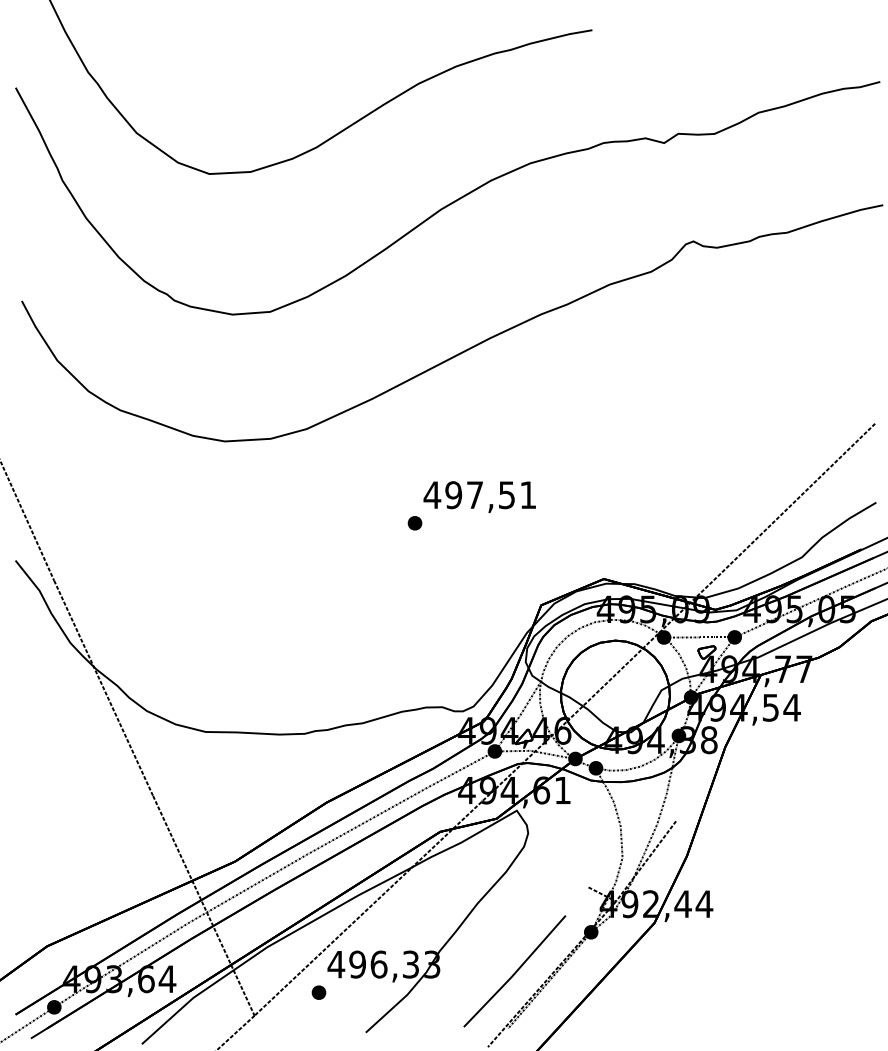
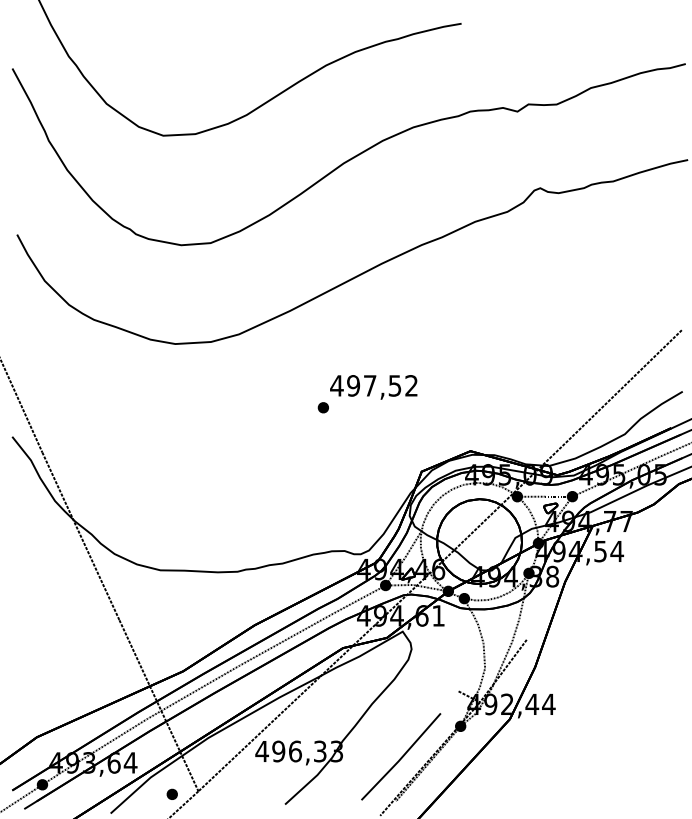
text: (527, 494) -> (411, 385), 497,51 -> 497,52
part: (318, 992) -> (171, 794), moved

